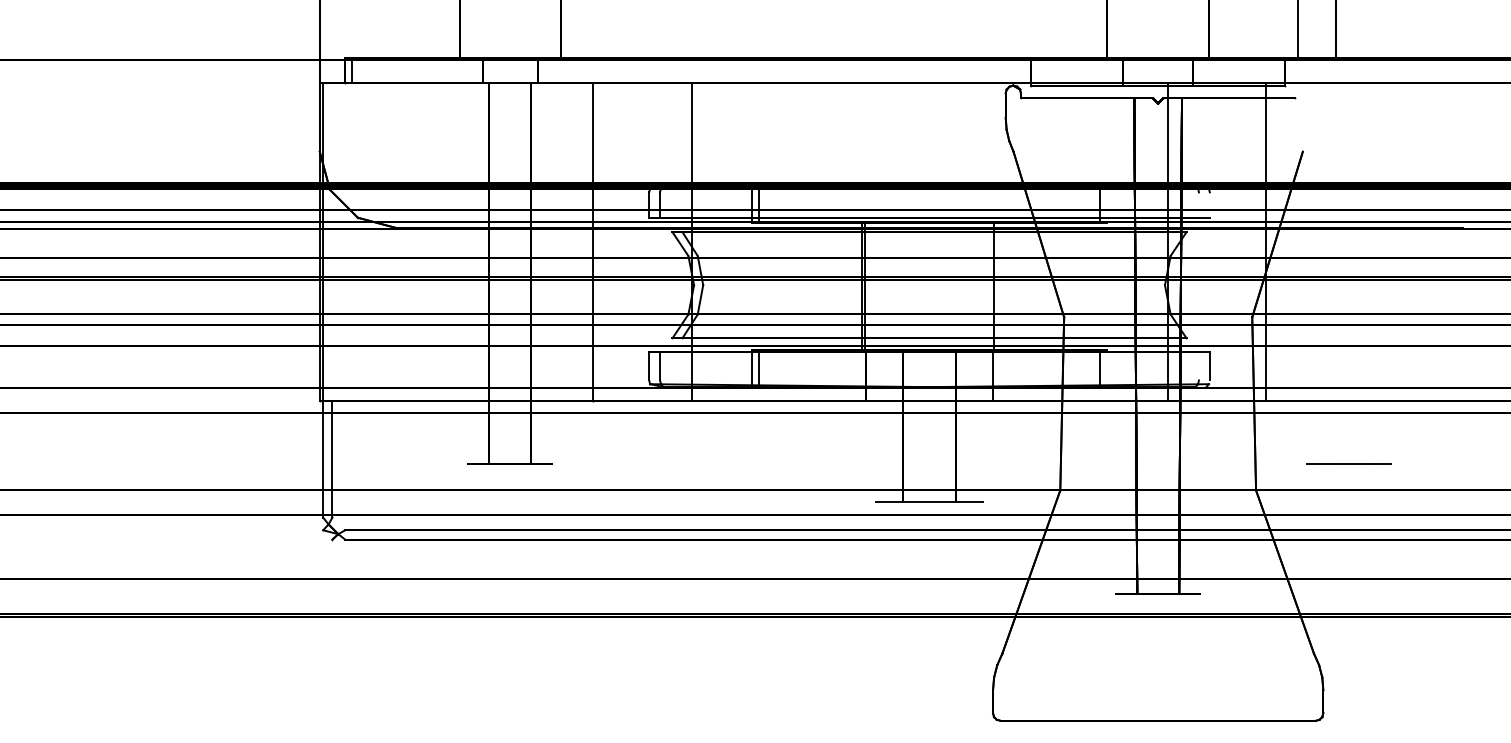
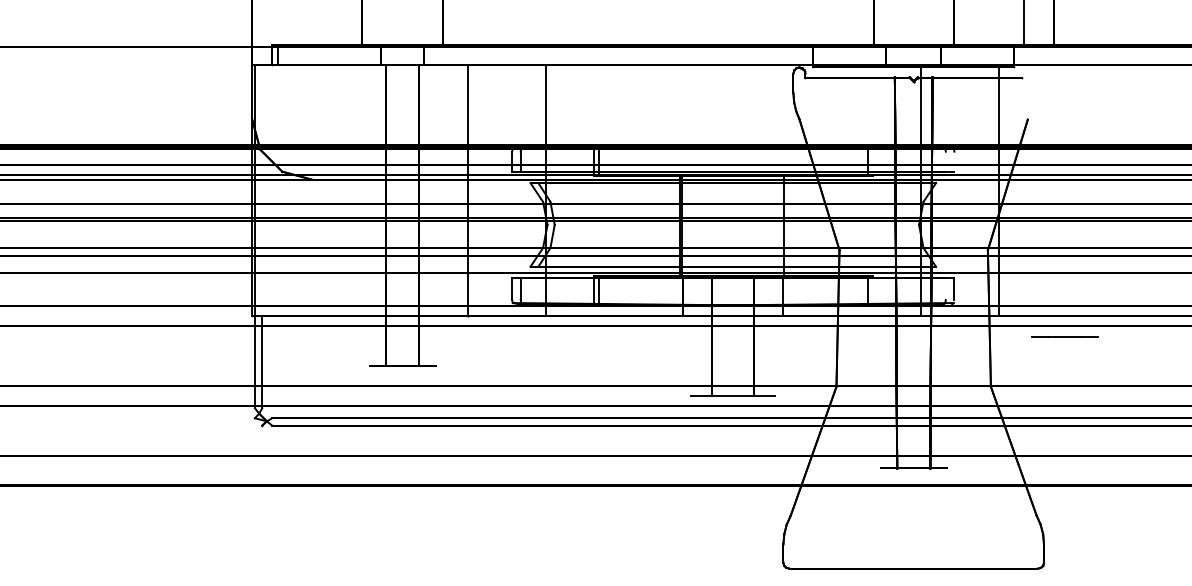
line: (1348, 463) -> (1064, 336), moved

